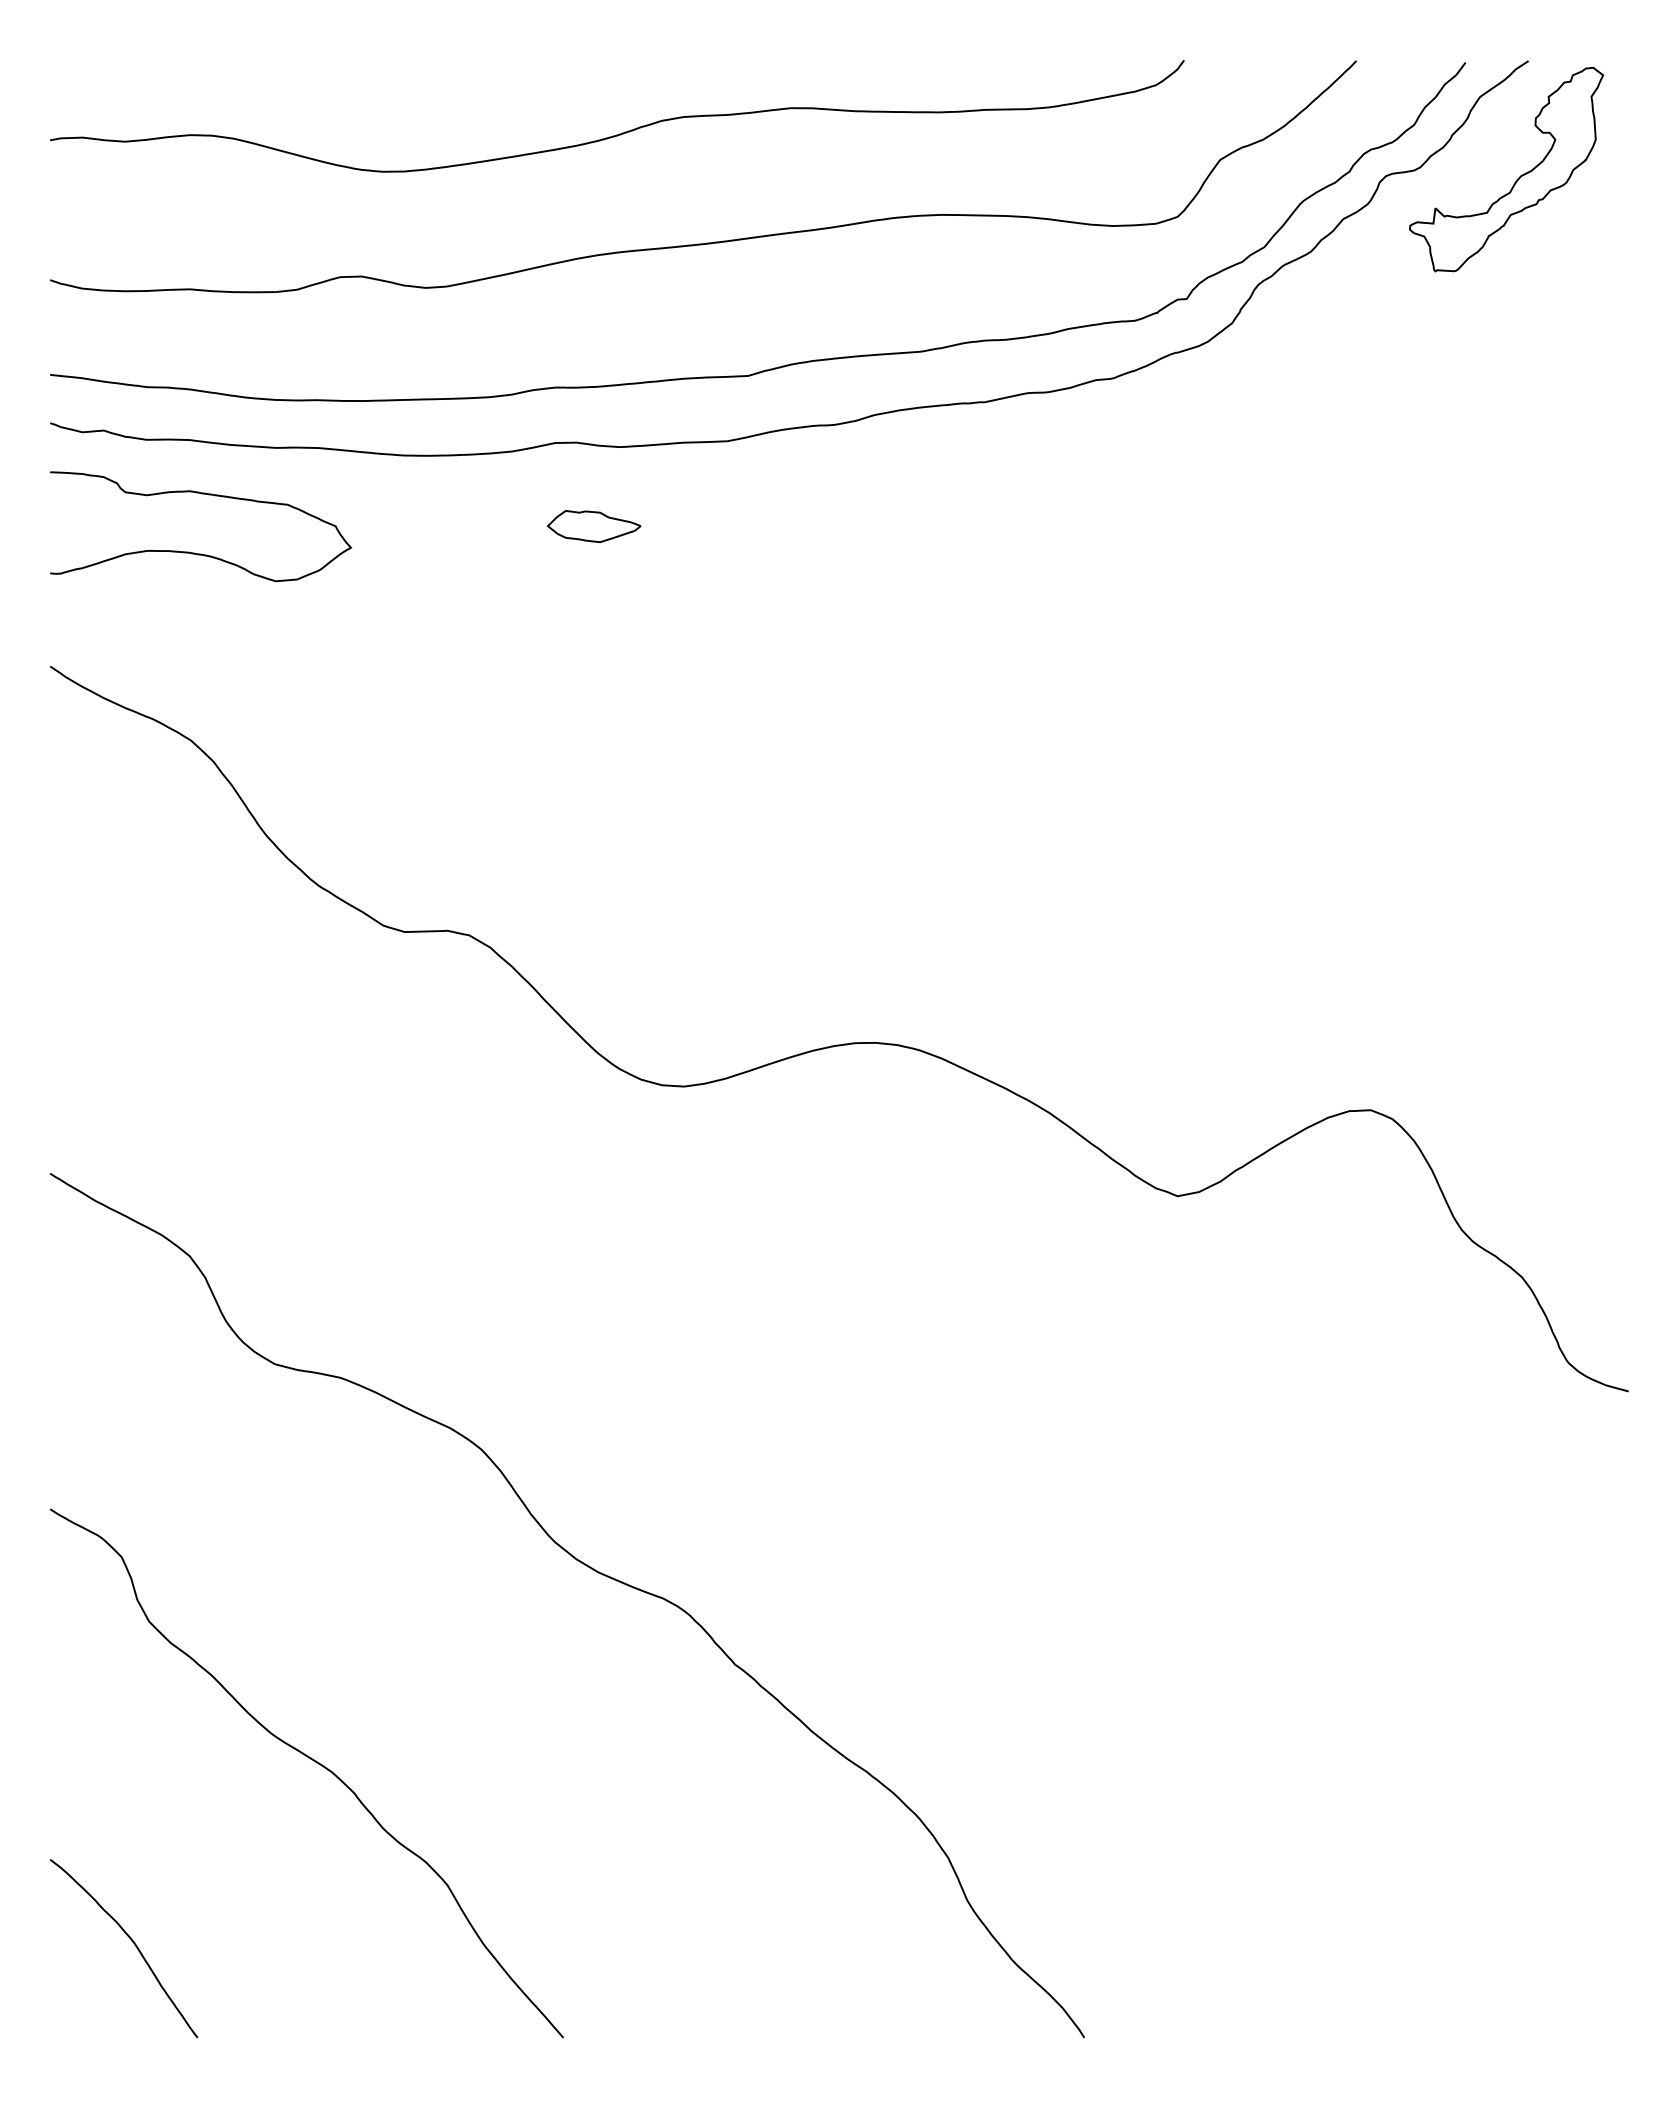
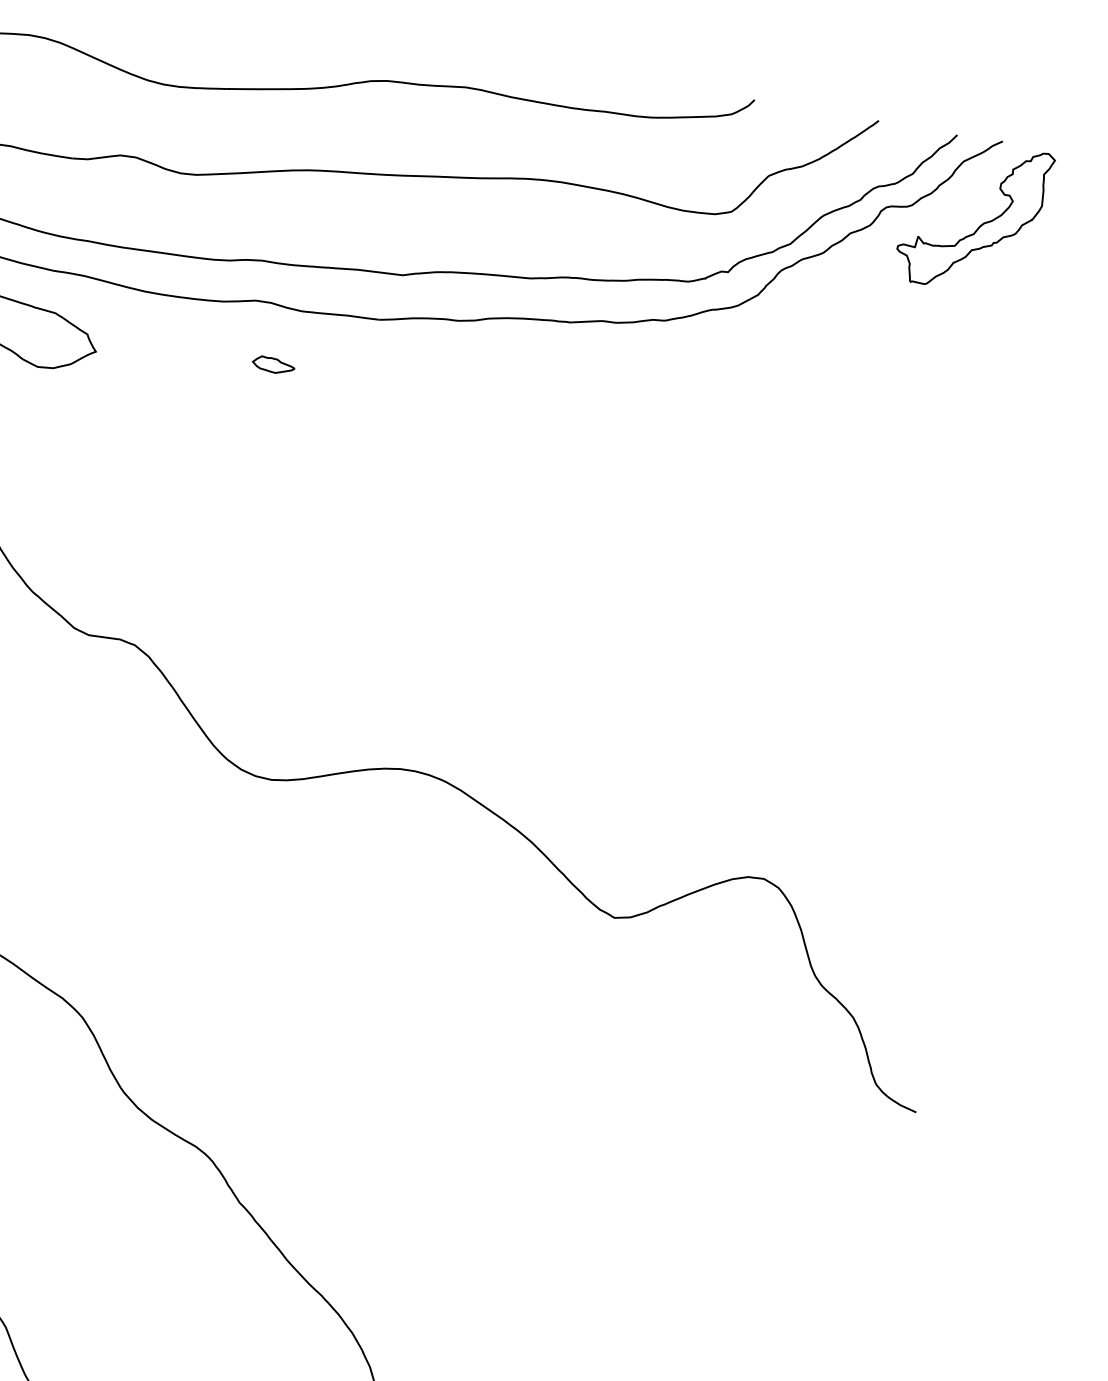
part: (593, 526) -> (273, 365), size x0.62

